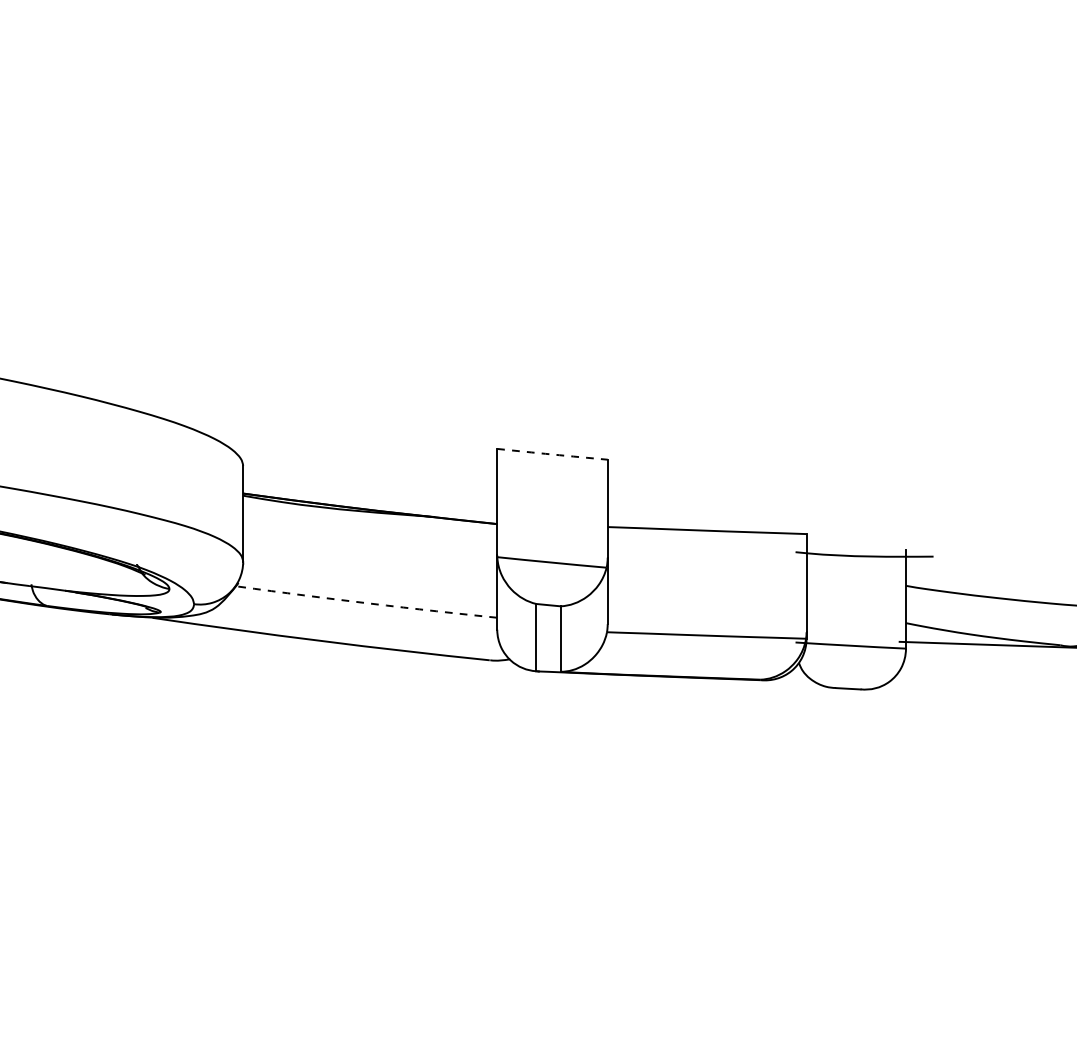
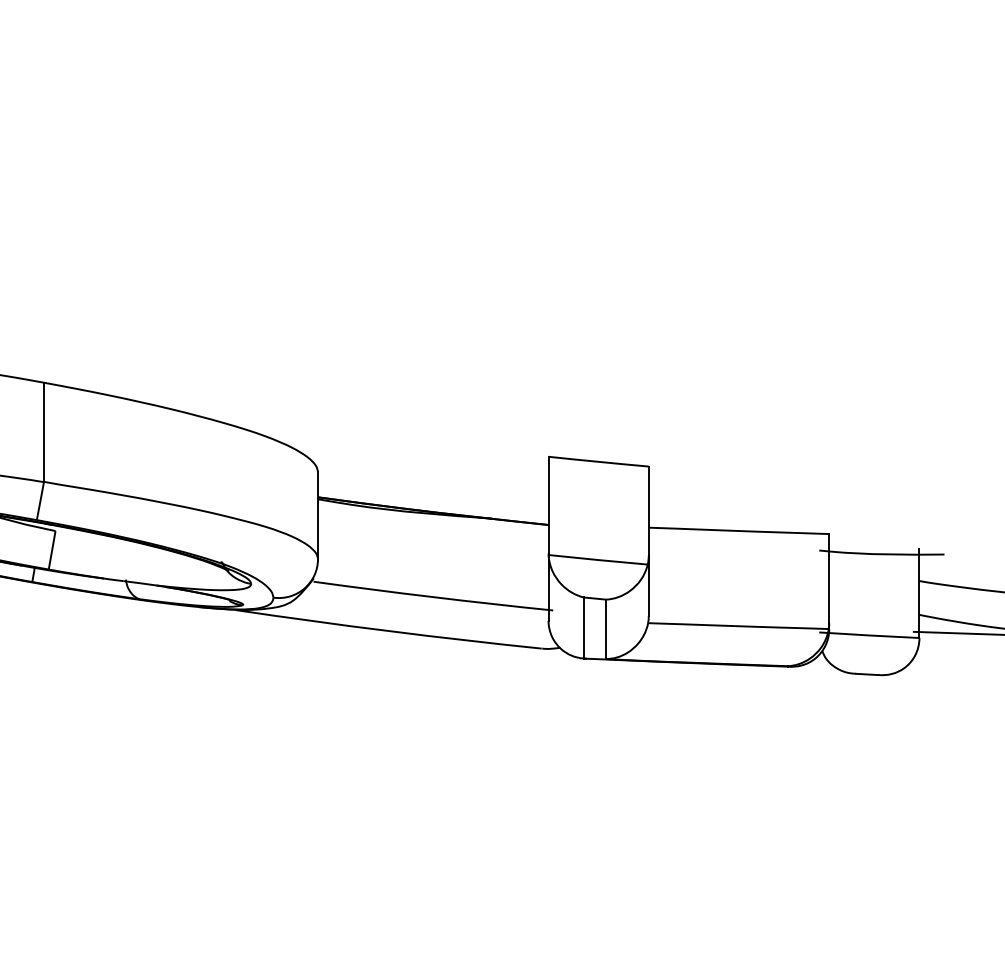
arc: (552, 454) -> (598, 461), dashed -> solid
arc: (370, 603) -> (433, 597), dashed -> solid

